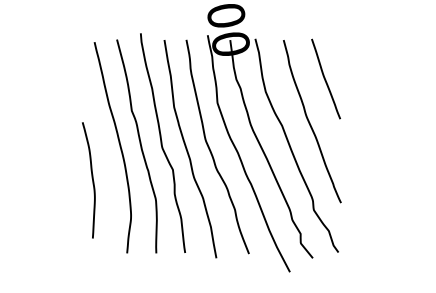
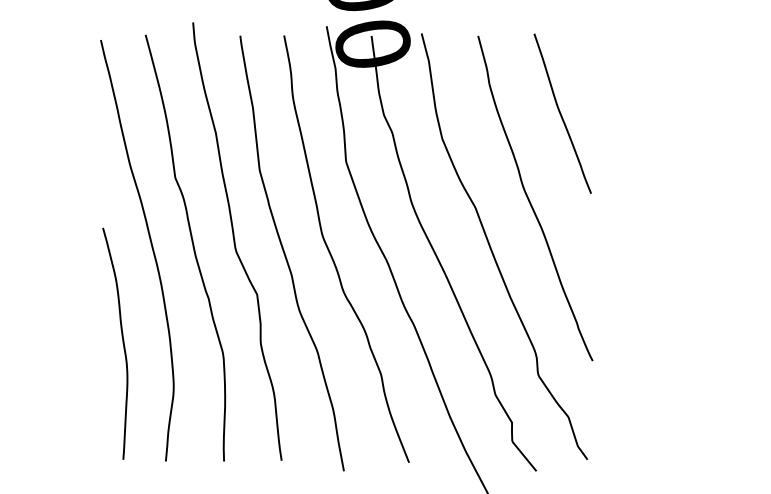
curve: (91, 178) -> (120, 340), moved

